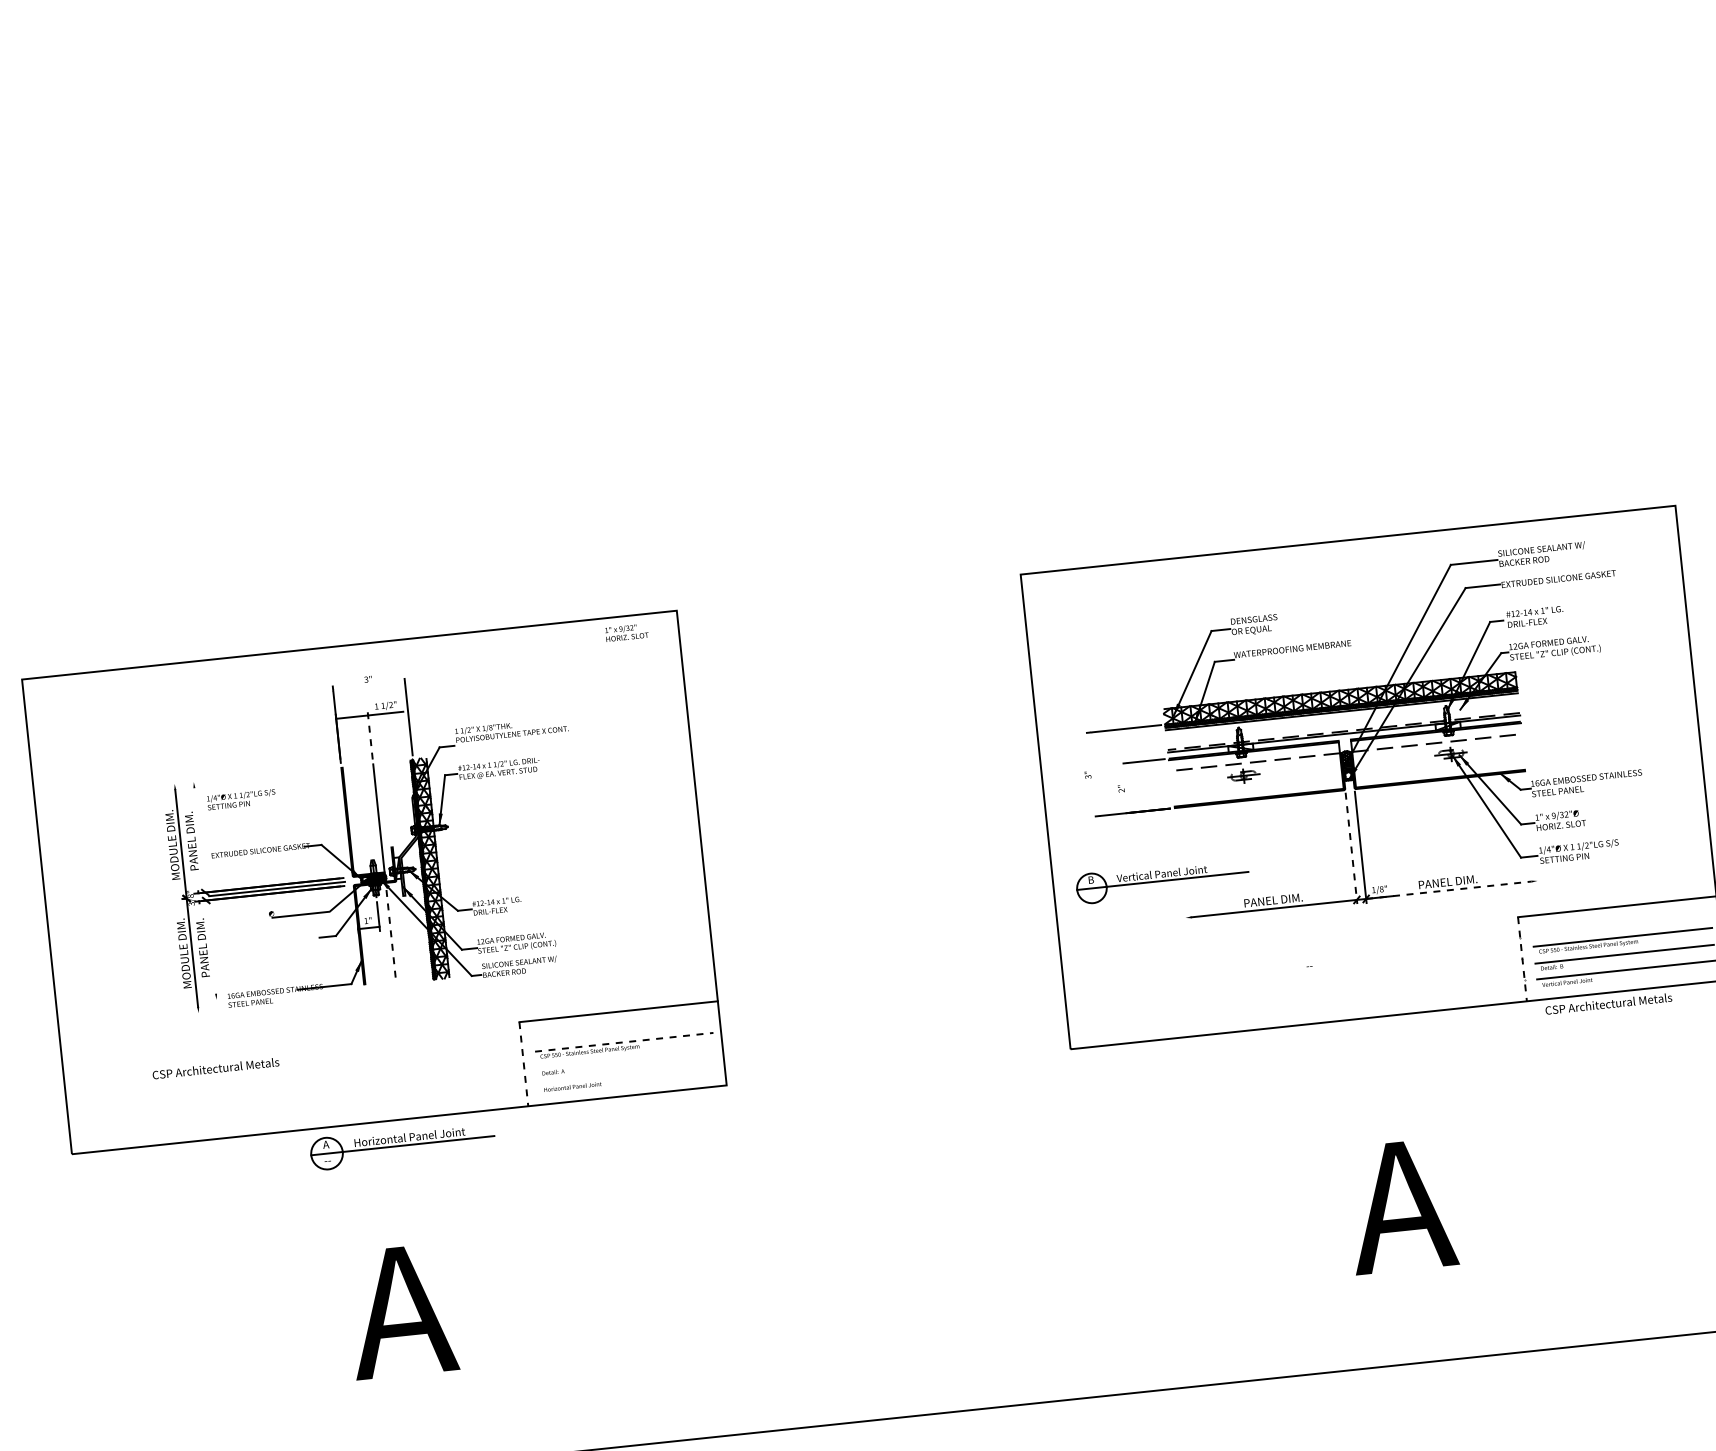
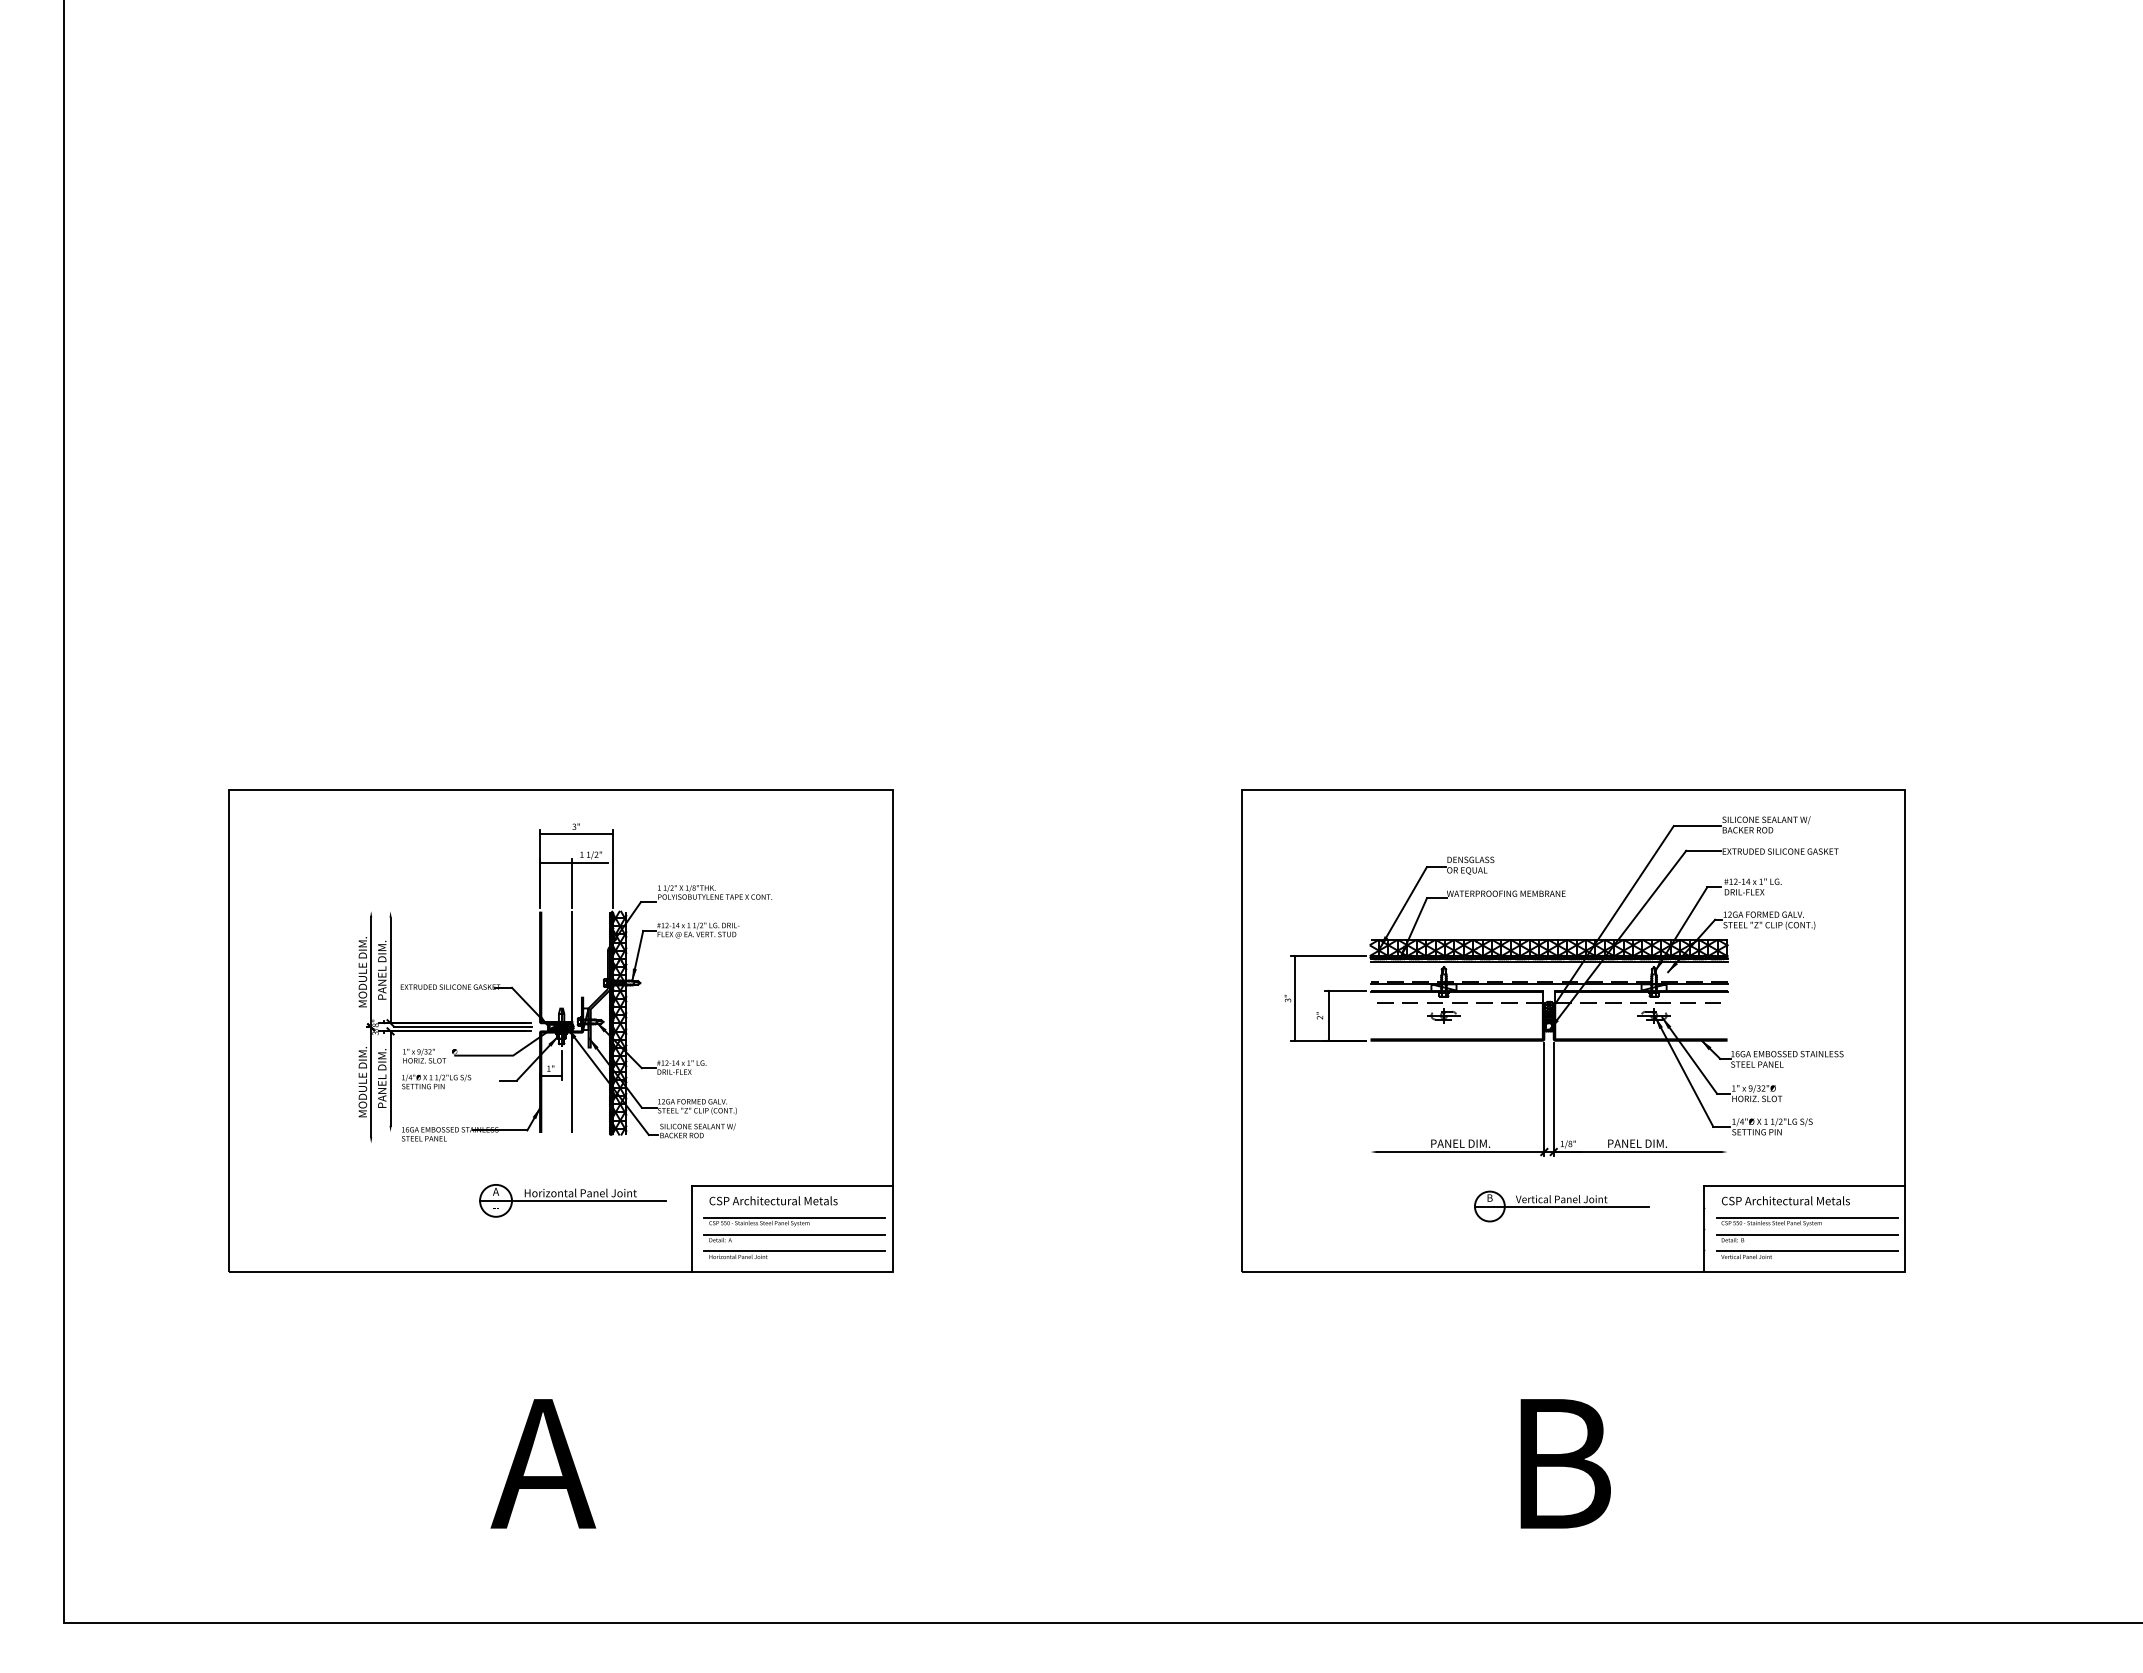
text: (626, 632) -> (424, 1055), moved
line: (369, 687) -> (576, 834), added
line: (370, 734) -> (572, 882), dashed -> solid
line: (1095, 774) -> (1295, 998), added
line: (1129, 787) -> (1328, 1015), added
text: (241, 799) -> (436, 1081), moved
line: (199, 840) -> (390, 970), added
line: (1351, 849) -> (1544, 1100), dashed -> solid
part: (1162, 880) -> (1561, 1206), moved
line: (1448, 890) -> (1637, 1152), dashed -> solid
line: (390, 929) -> (572, 1079), dashed -> solid
line: (211, 947) -> (390, 1078), added
line: (1522, 958) -> (1704, 1228), dashed -> solid
text: (1608, 1003) -> (1785, 1200), moved
line: (624, 1042) -> (795, 1217), dashed -> solid
line: (625, 1059) -> (794, 1234), added
line: (523, 1063) -> (691, 1228), dashed -> solid
text: (215, 1068) -> (773, 1200), moved
line: (627, 1074) -> (794, 1250), added
part: (402, 1145) -> (572, 1200), moved
text: (1401, 1205) -> (1556, 1463), A -> B

